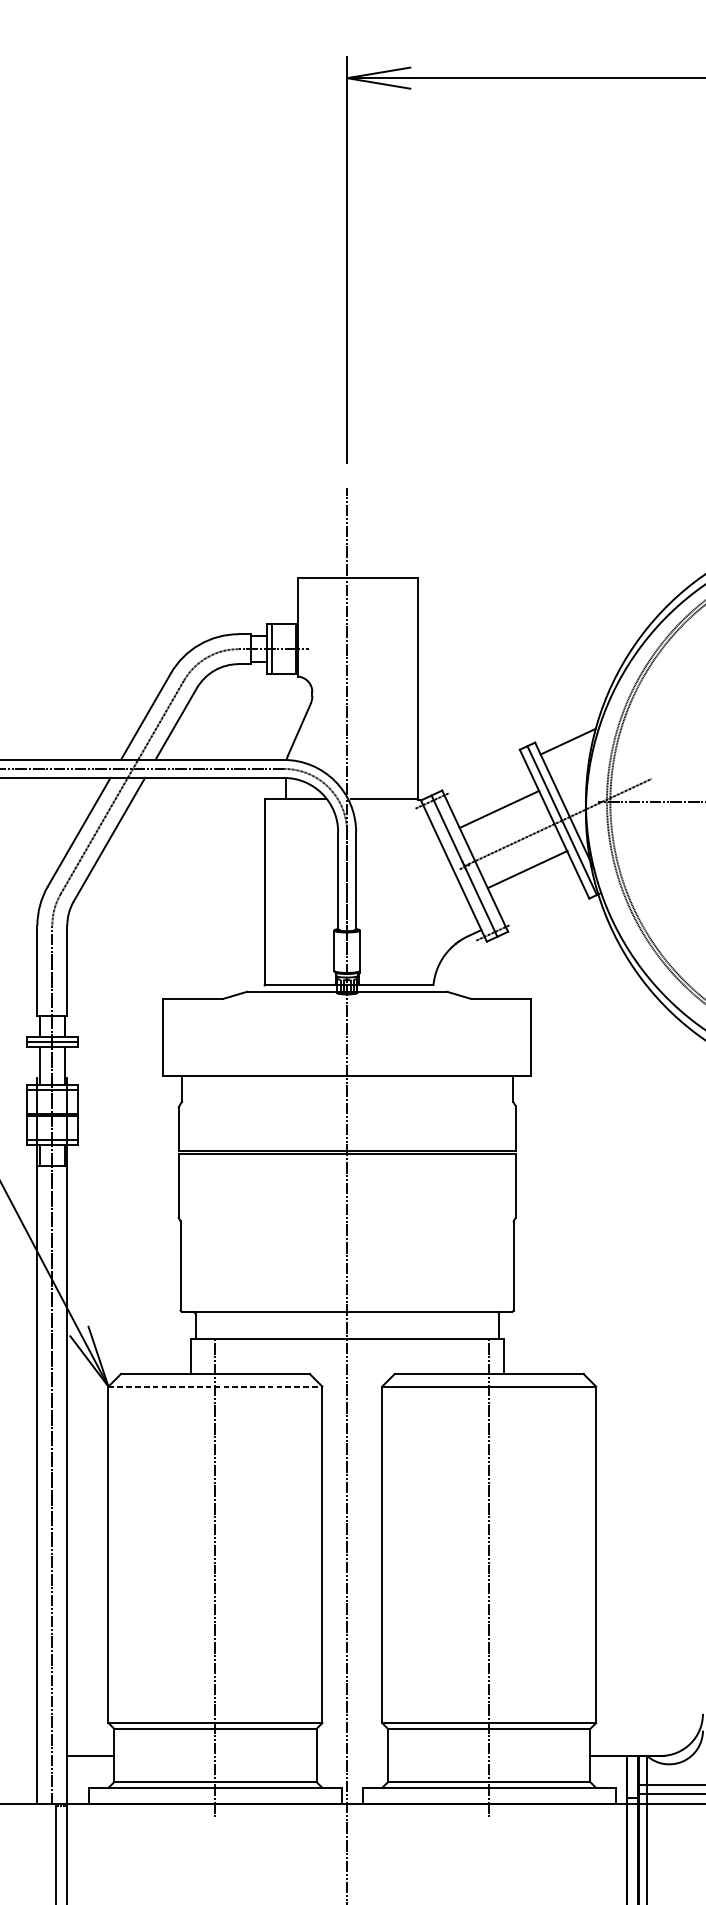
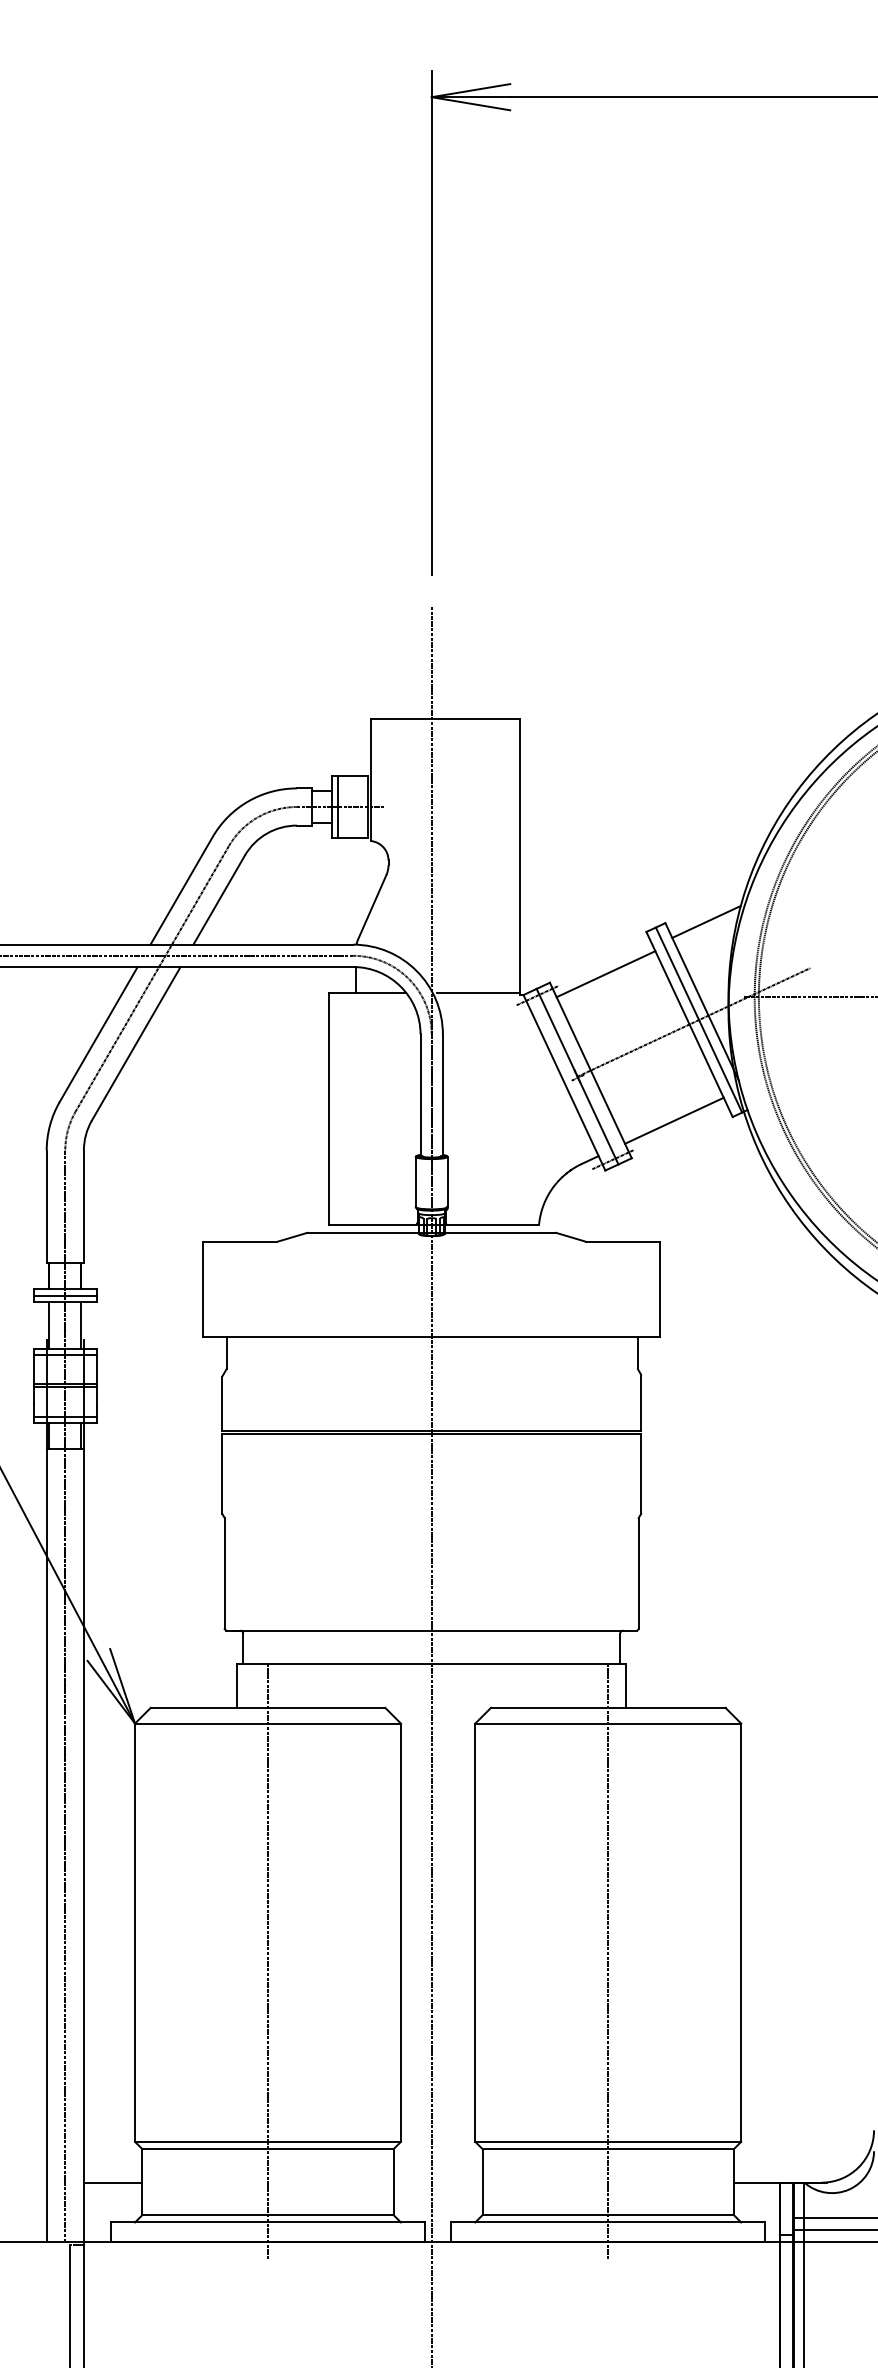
line: (499, 809) -> (605, 974), moved
line: (527, 869) -> (674, 1120), moved
line: (215, 1386) -> (268, 1723), dashed -> solid

